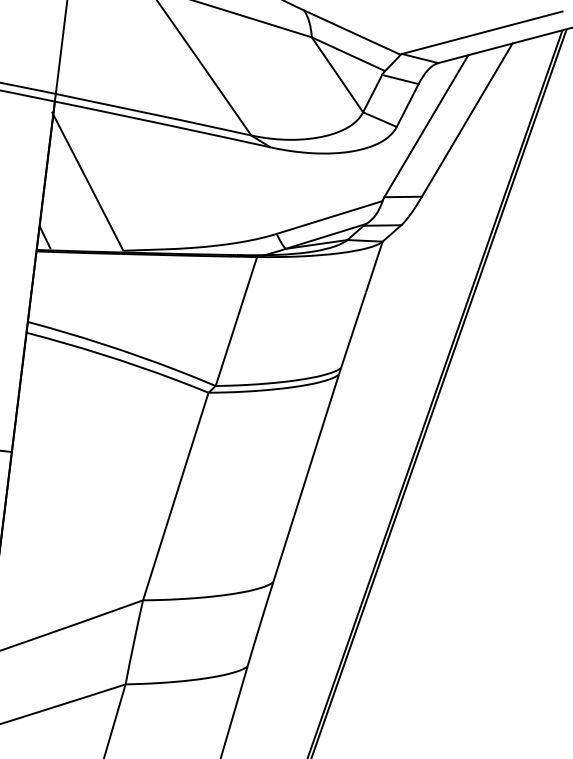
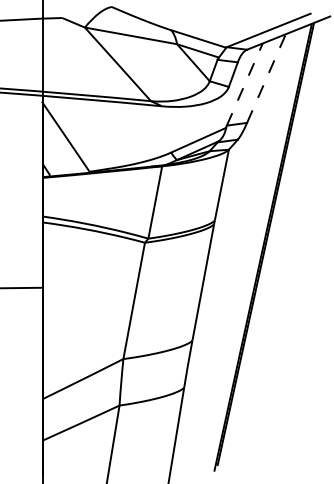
line: (467, 119) -> (266, 78), solid -> dashed
line: (425, 126) -> (244, 84), solid -> dashed

